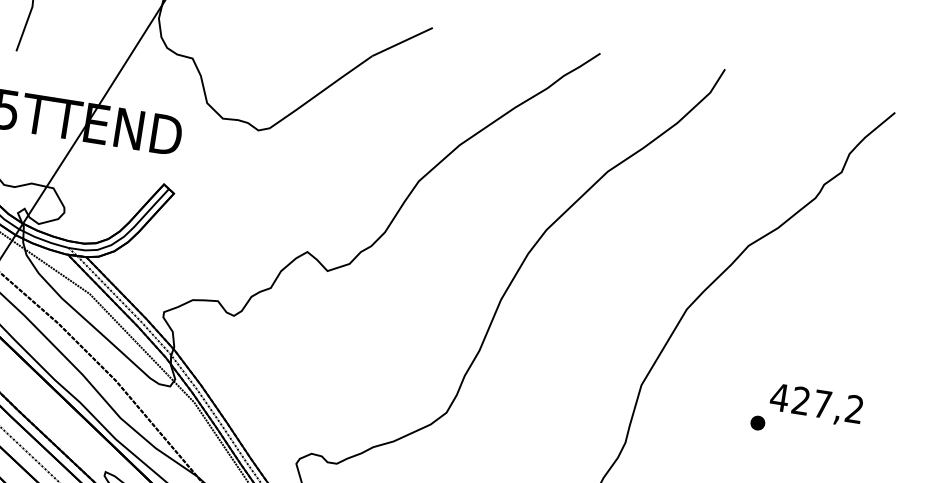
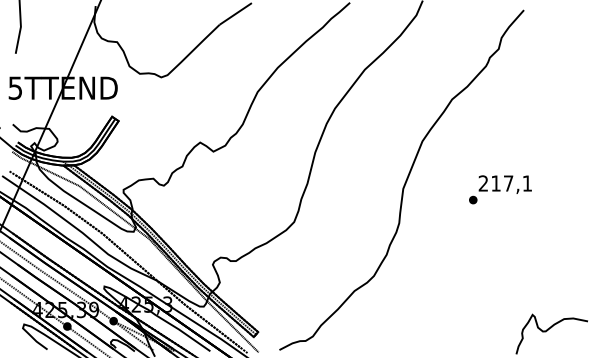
text: (815, 403) -> (504, 183), 427,2 -> 217,1

